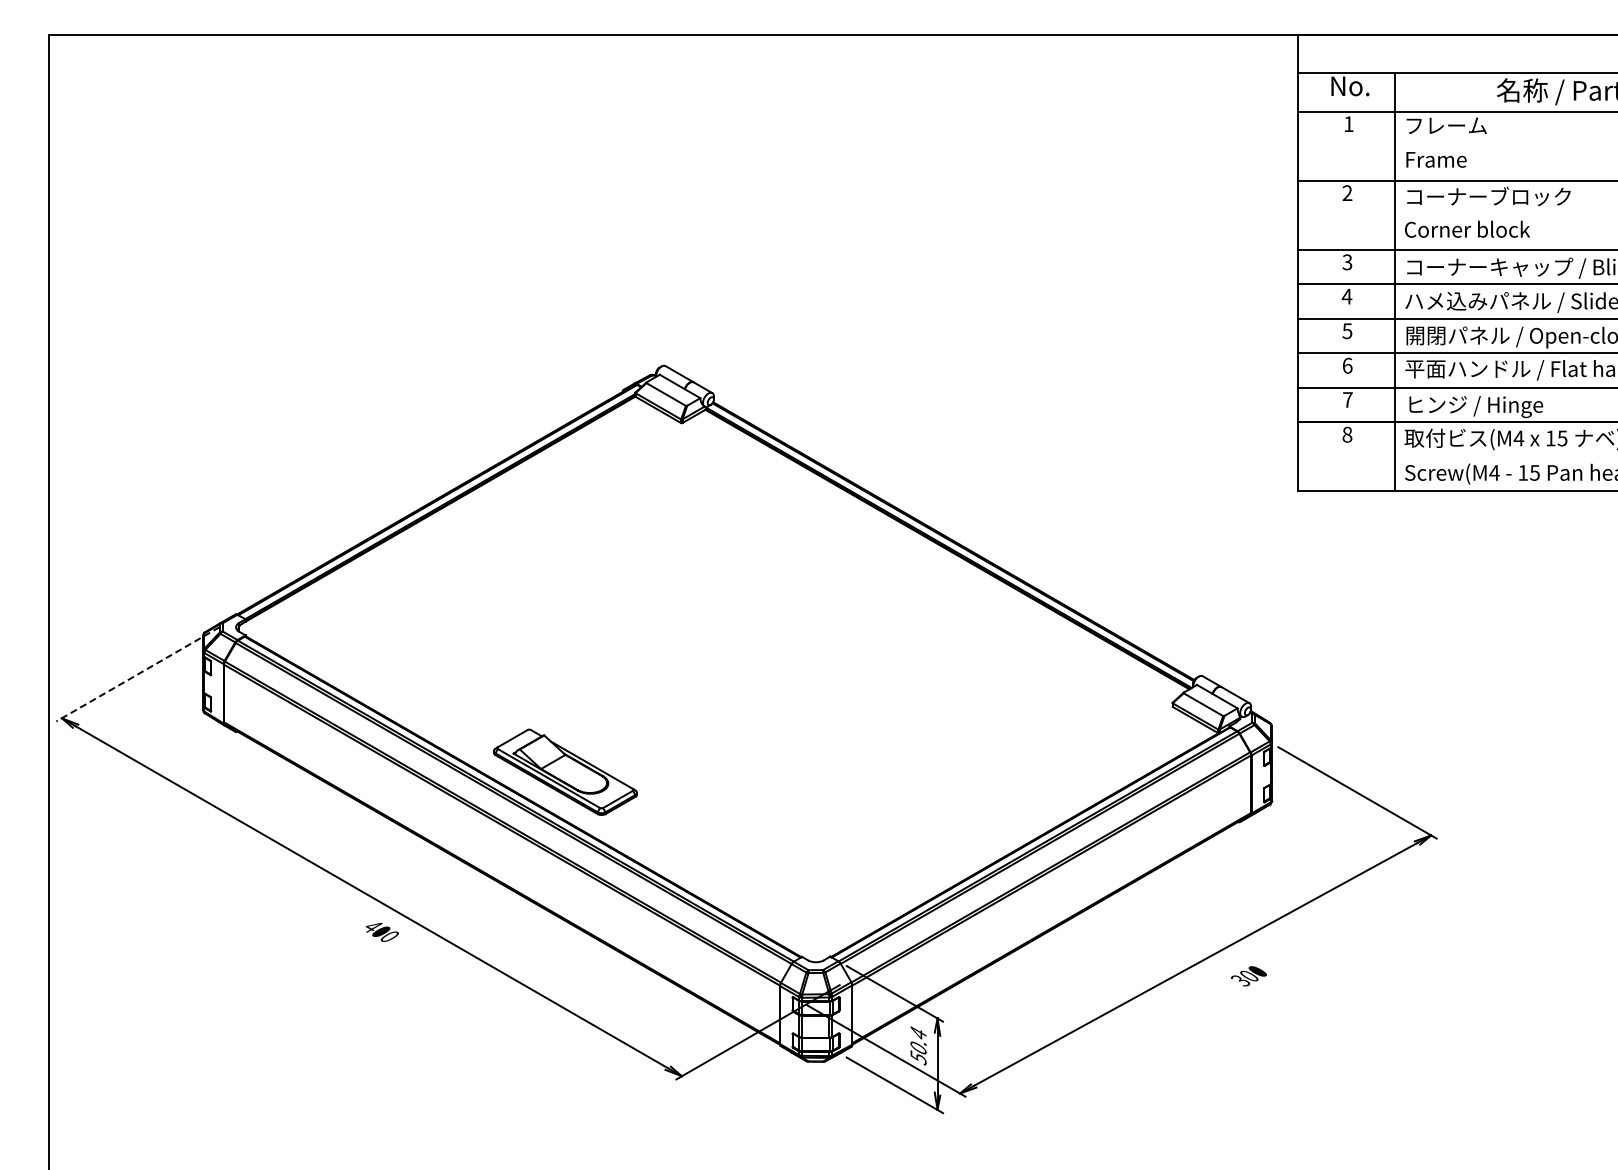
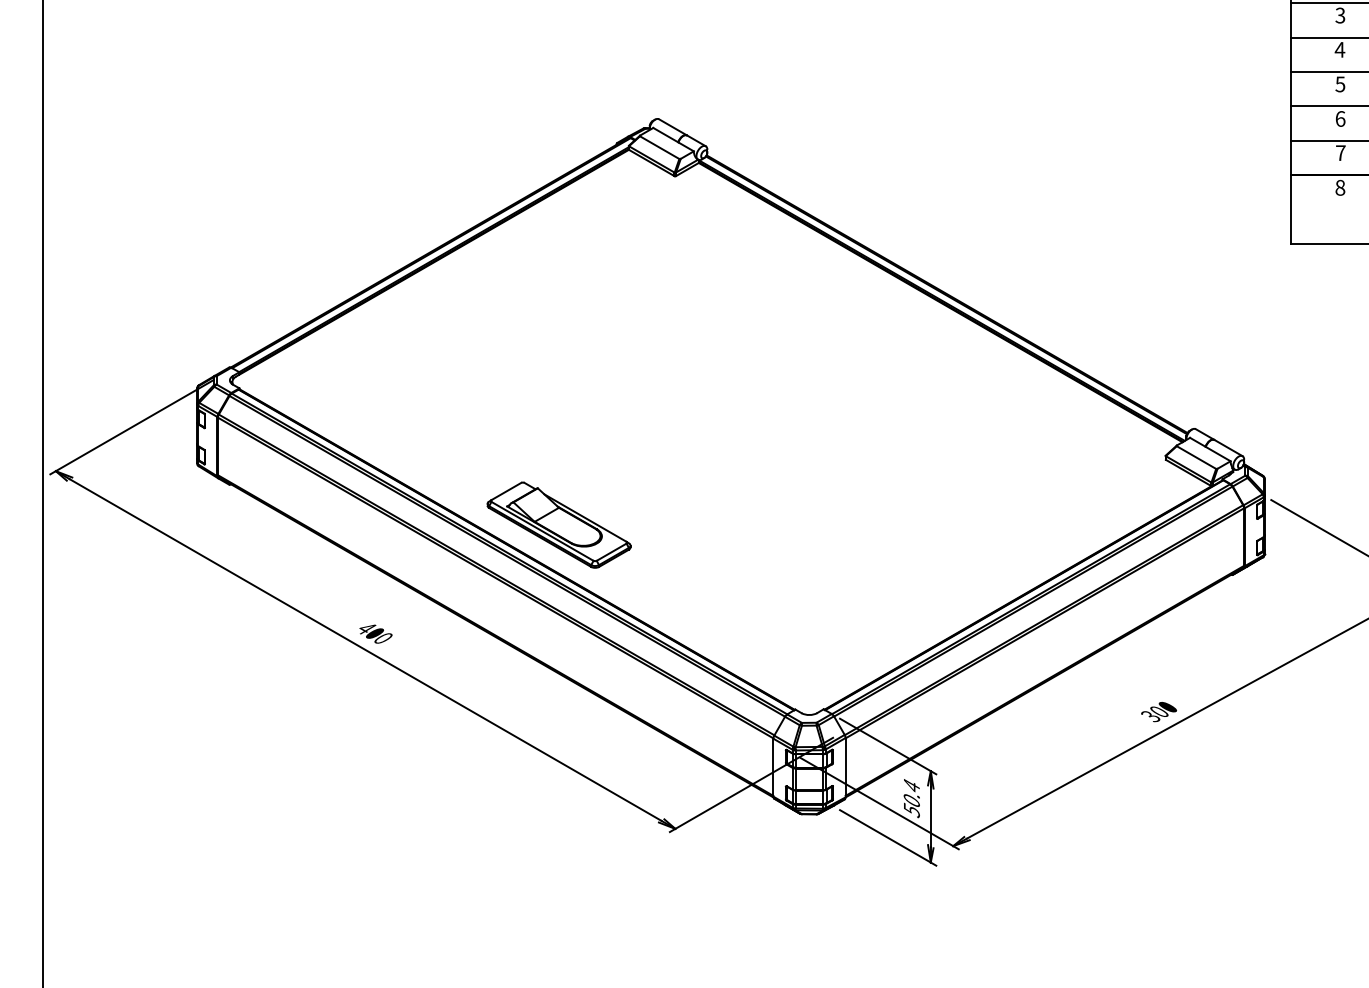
line: (137, 674) -> (131, 427), dashed -> solid
text: (381, 931) -> (375, 633), moved
text: (1248, 976) -> (1158, 712), moved

